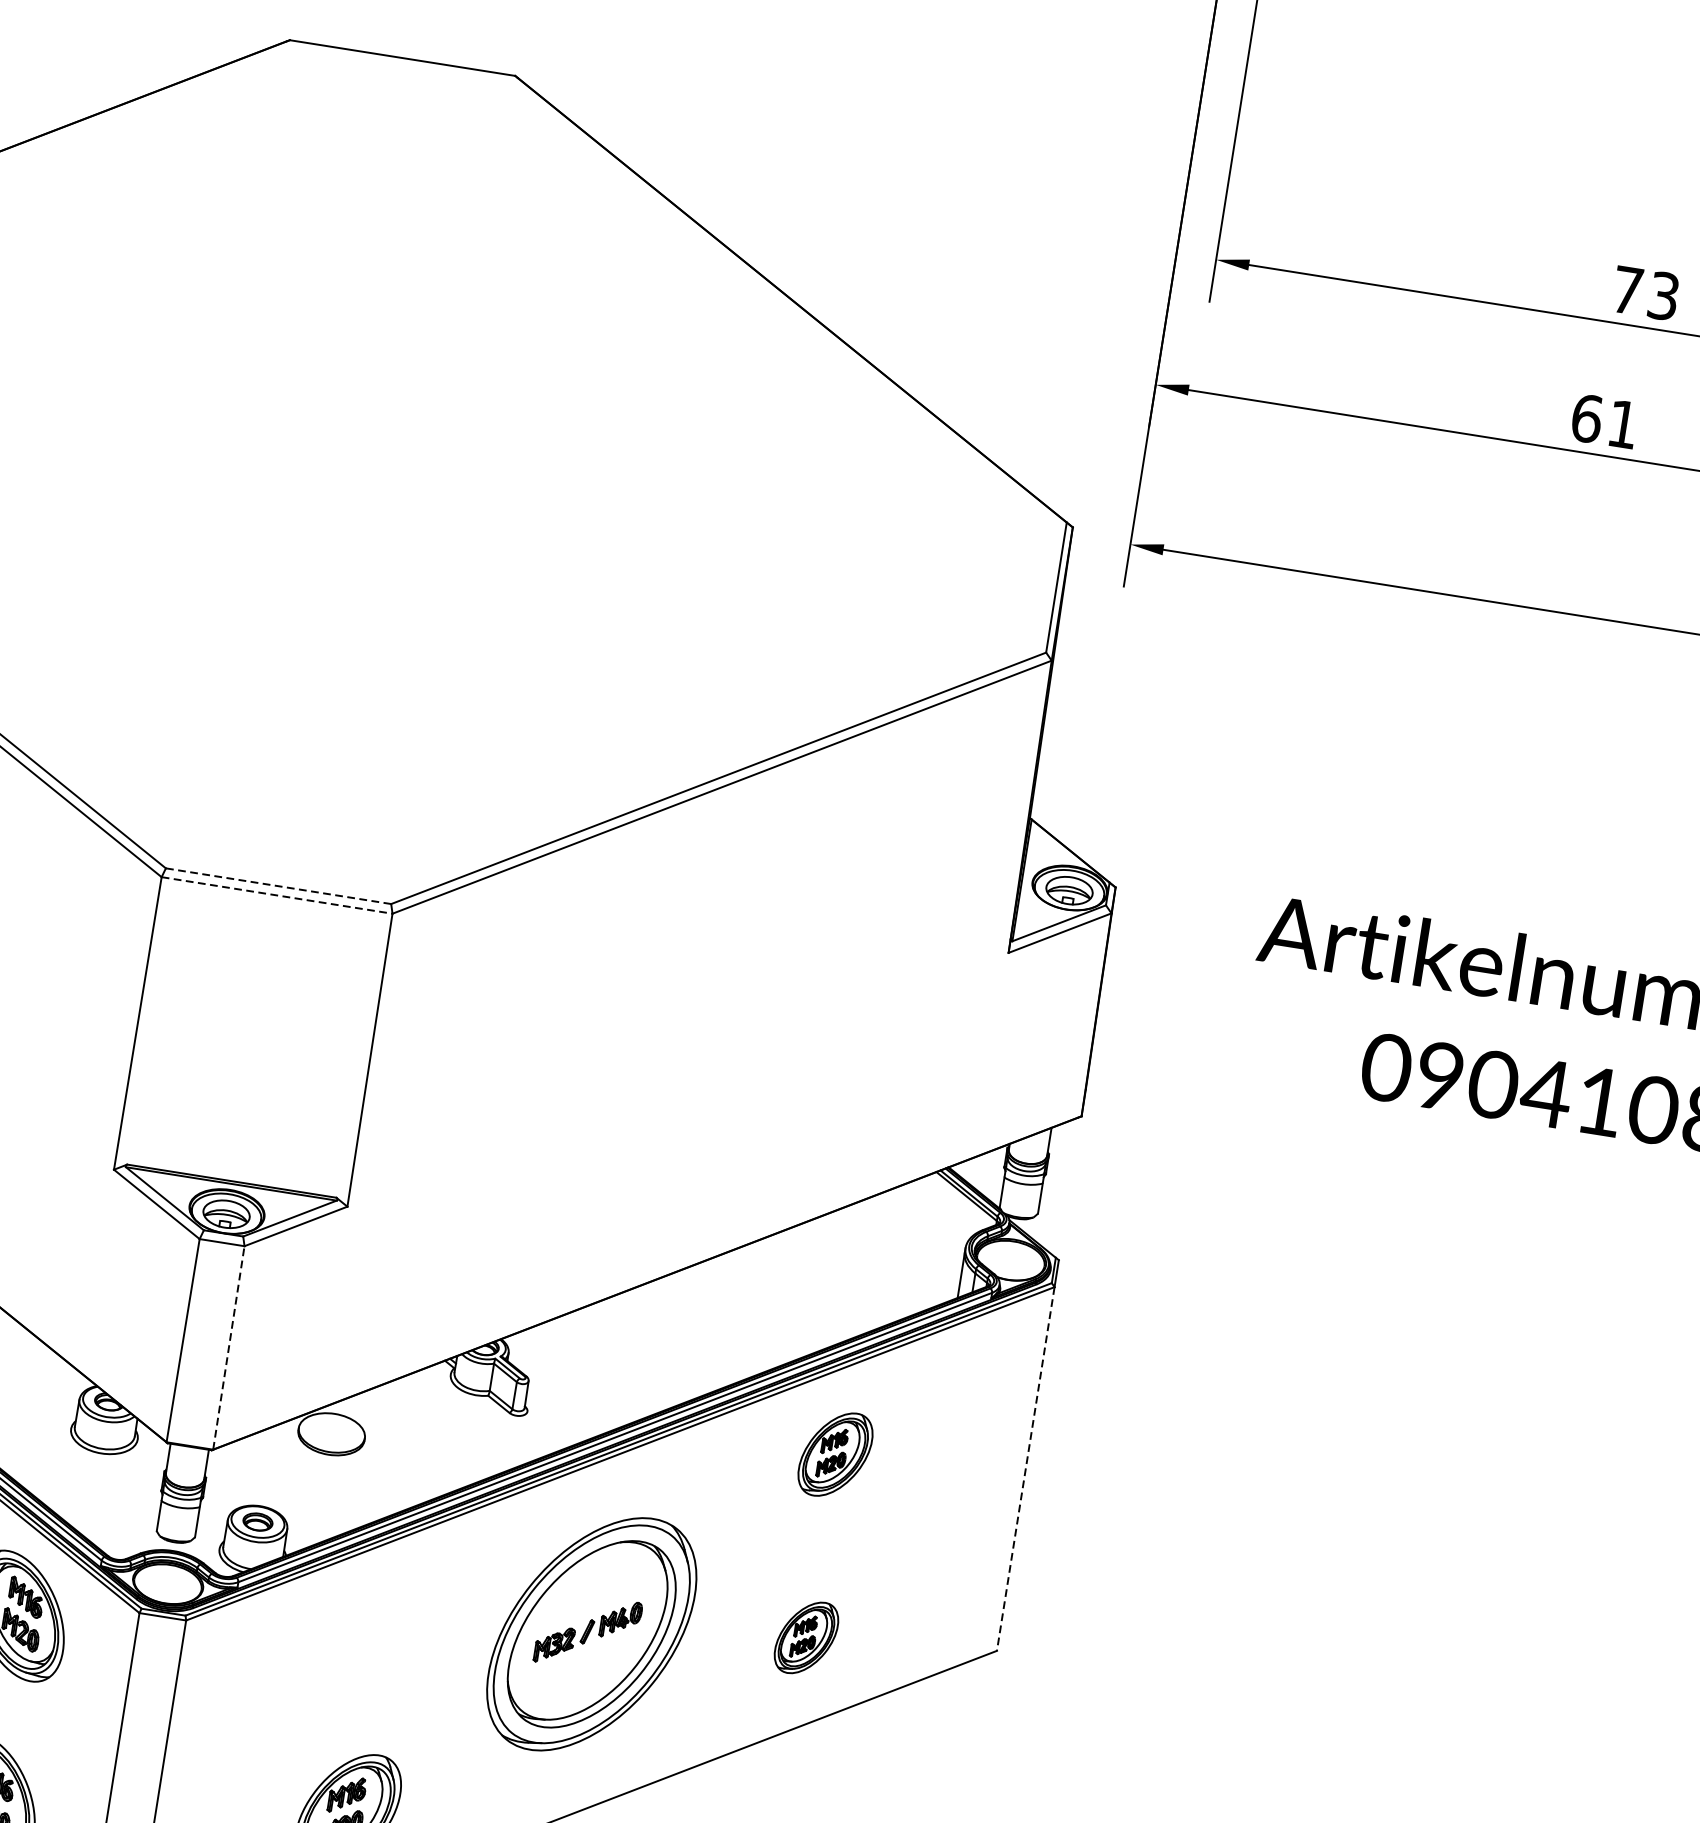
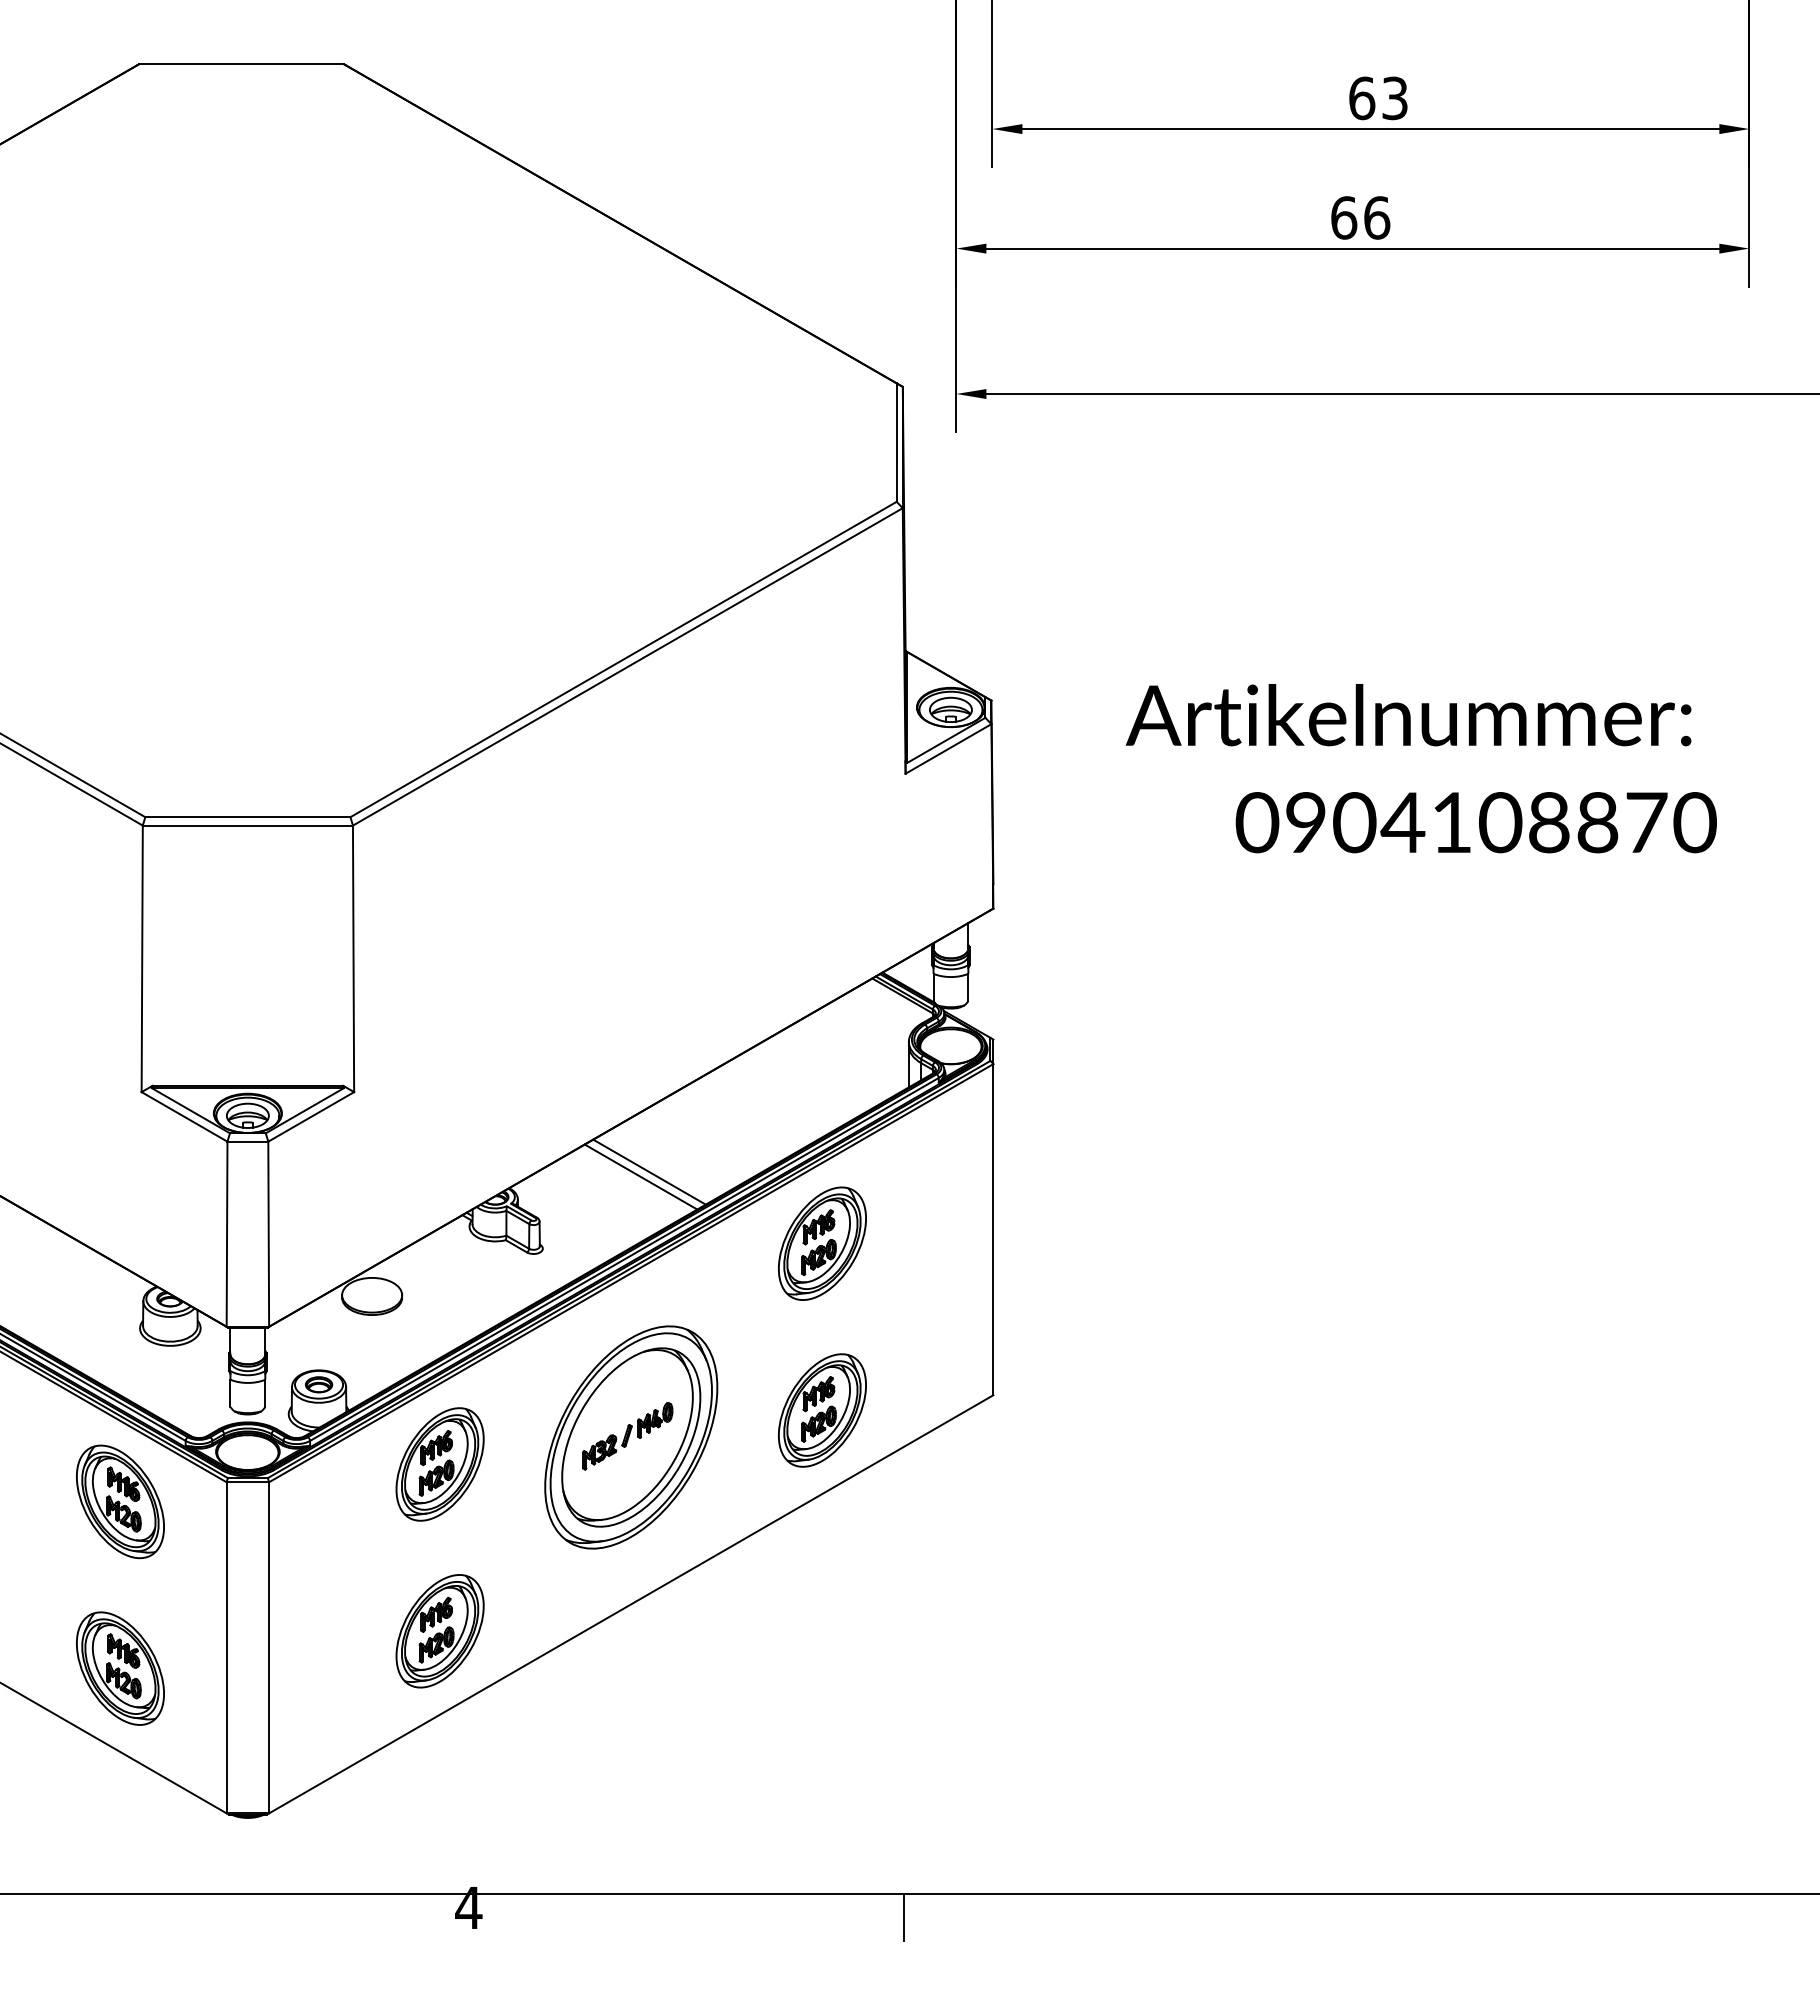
text: (1628, 290) -> (1362, 98), 73 -> 63
text: (1623, 423) -> (1377, 217), 61 -> 66
line: (278, 886) -> (247, 817), dashed -> solid
line: (277, 895) -> (248, 825), dashed -> solid
line: (658, 1345) -> (649, 1171), added
line: (228, 1348) -> (268, 1234), dashed -> solid
line: (647, 1349) -> (640, 1176), added
part: (835, 1454) -> (822, 1243), size x1.43
line: (1025, 1468) -> (993, 1229), dashed -> solid
part: (376, 1630) -> (439, 1464), added
part: (806, 1637) -> (822, 1410), size x1.67

